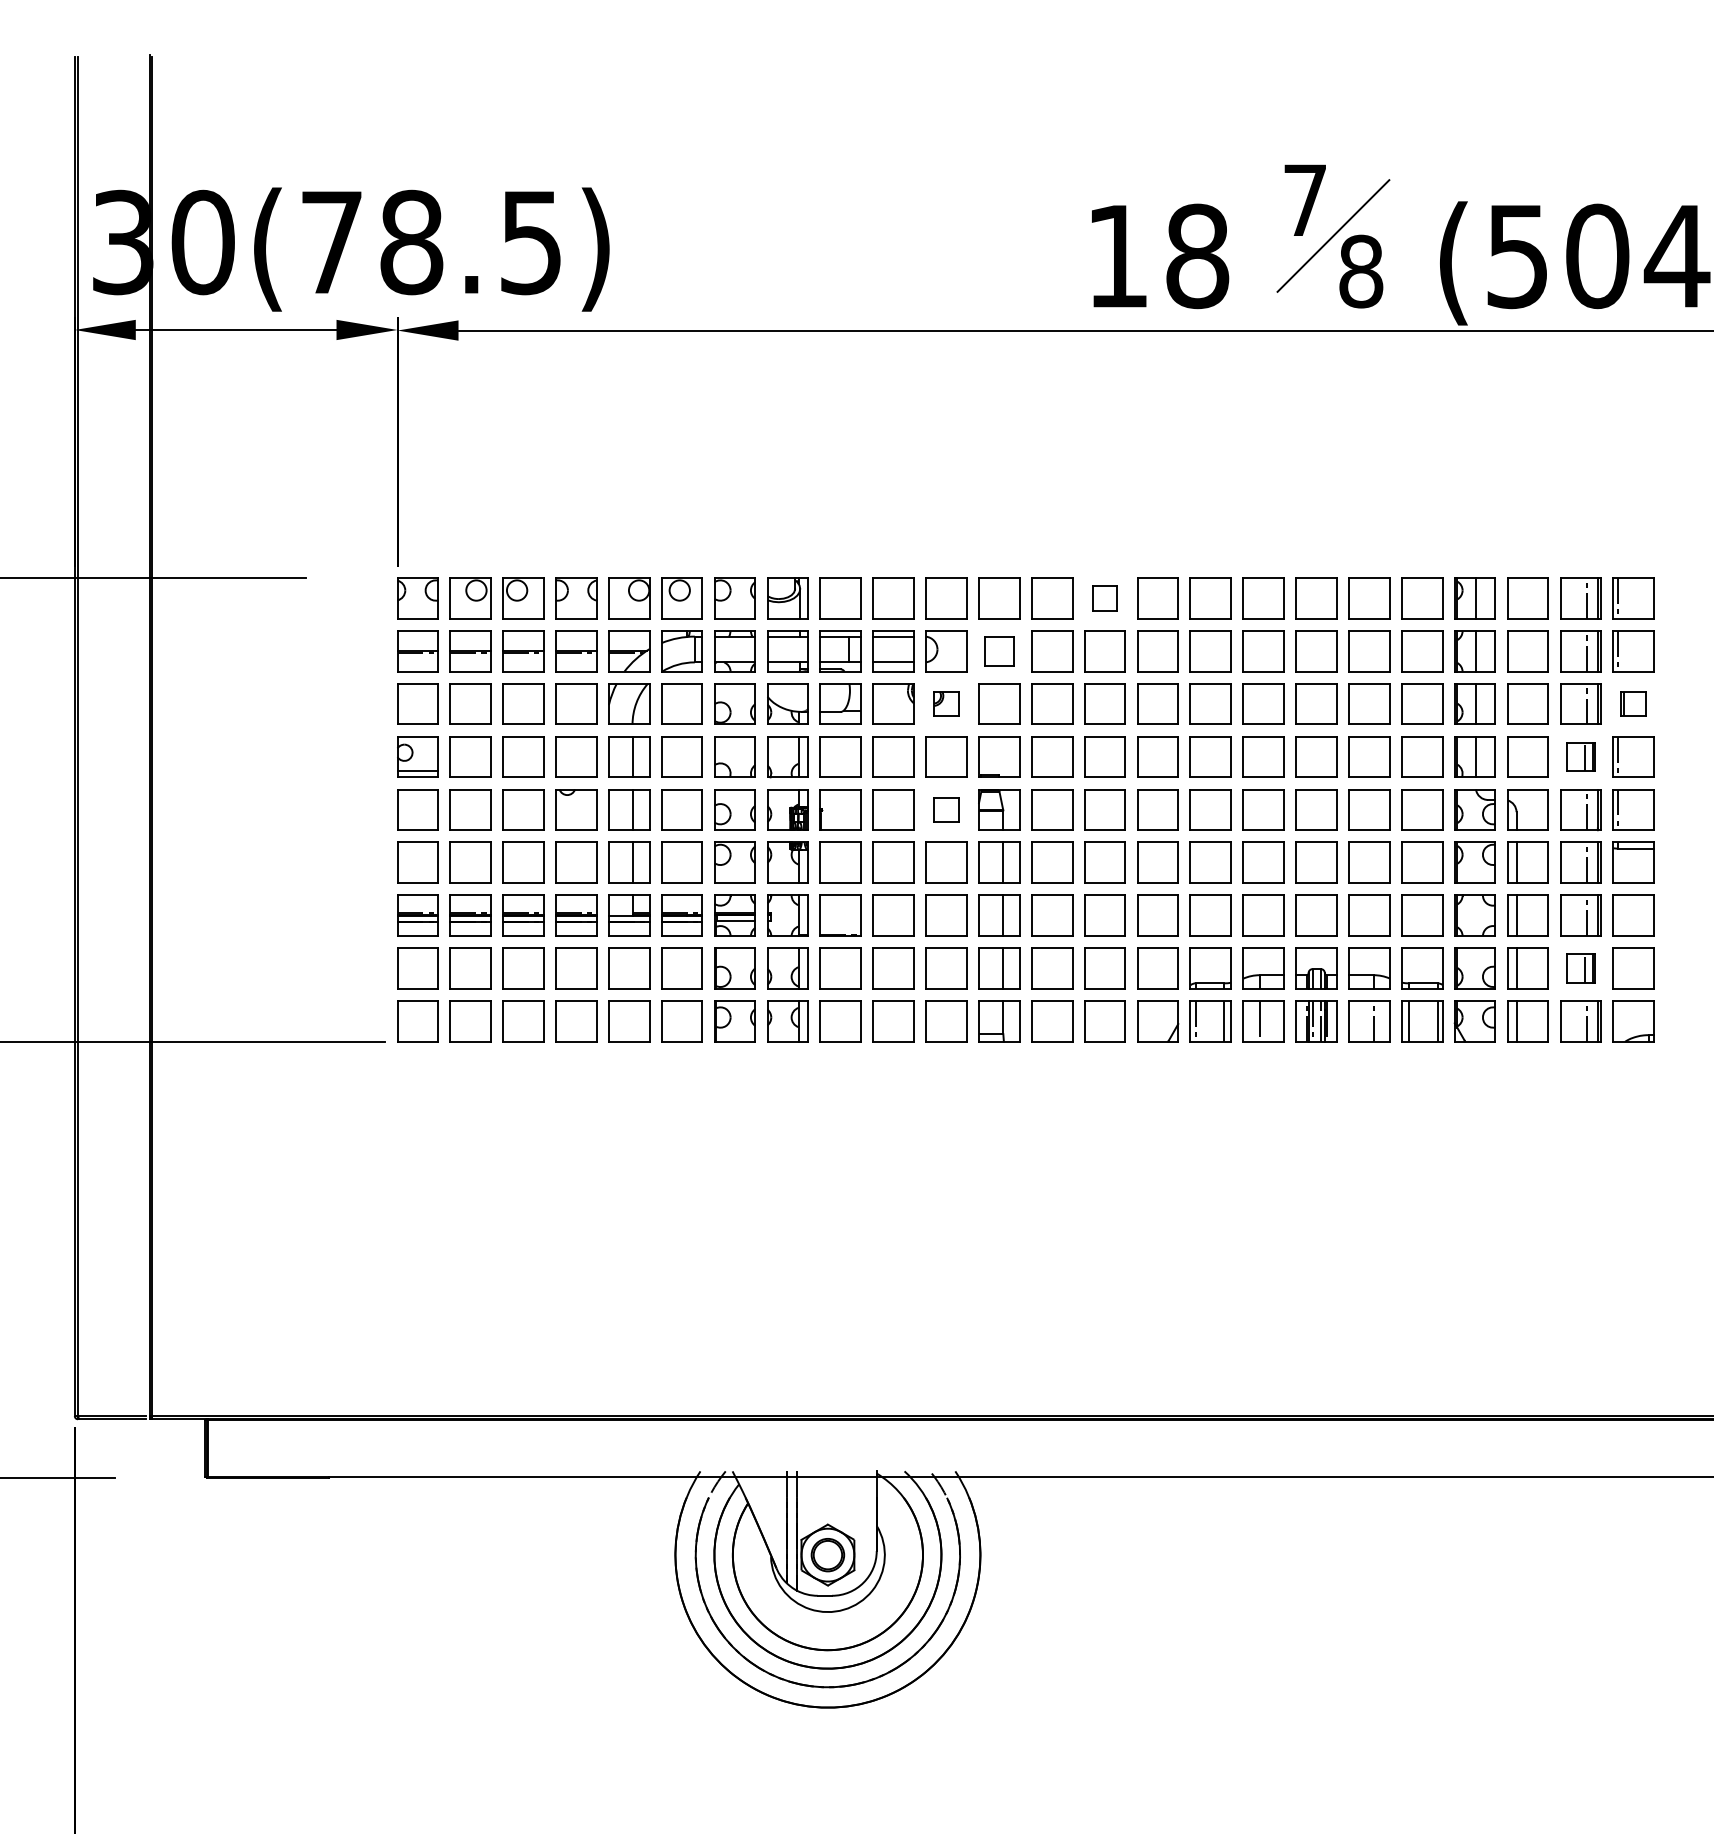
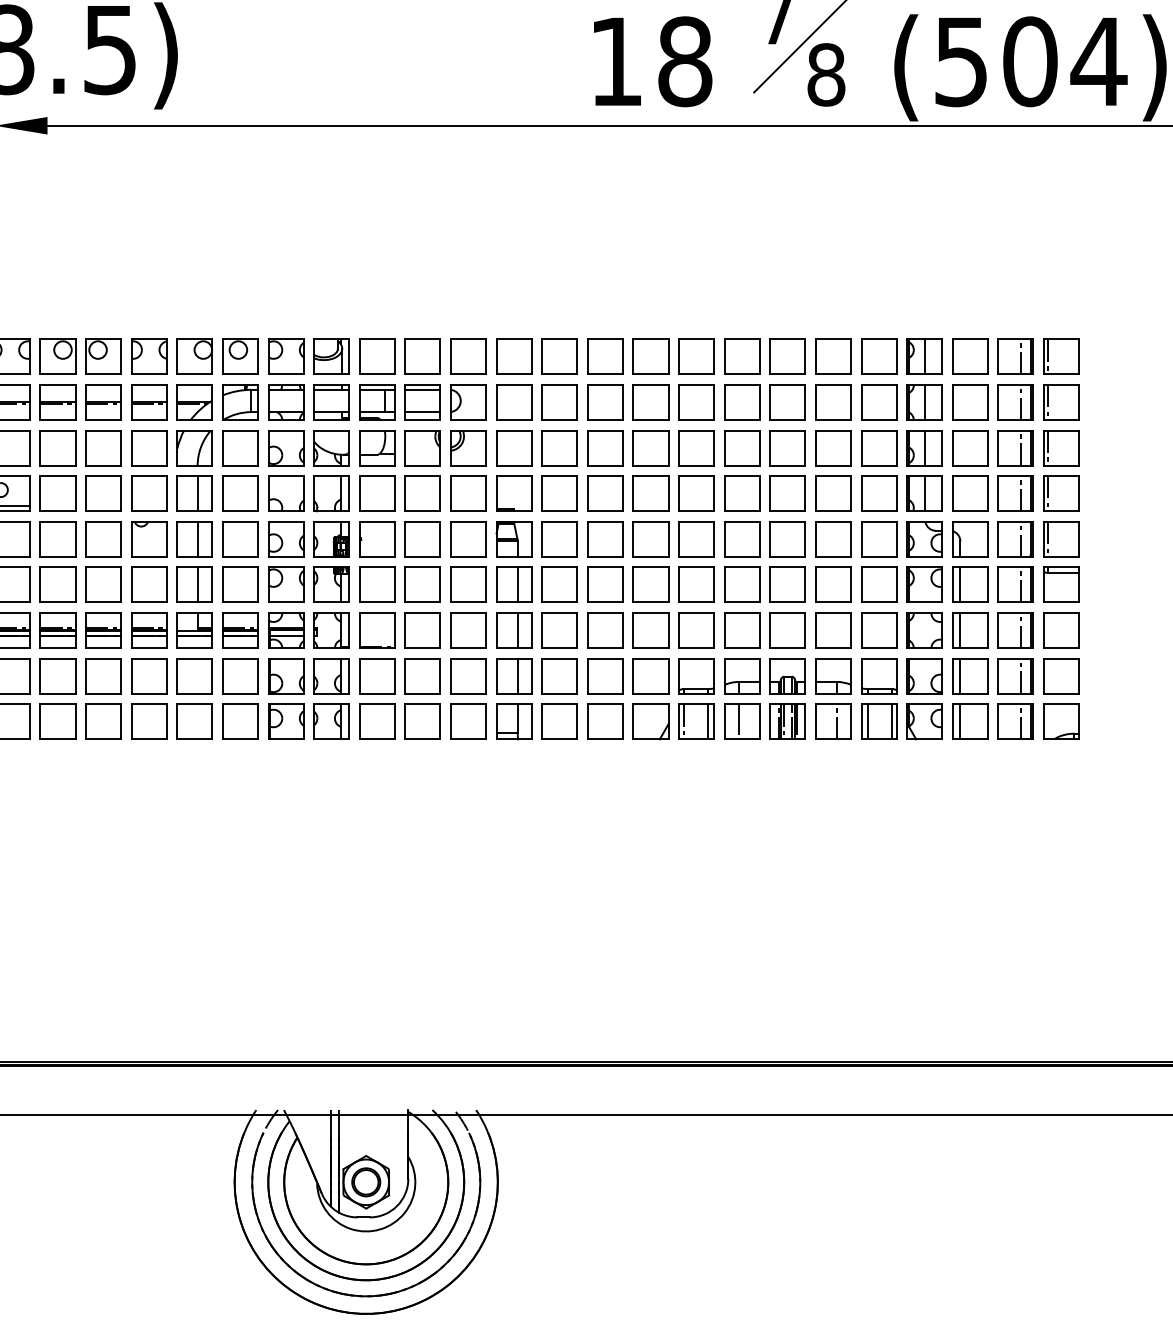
part: (1104, 598) -> (604, 356), size x1.67
part: (999, 651) -> (514, 402), size x1.43
part: (946, 703) -> (468, 447), size x1.67
part: (1633, 703) -> (1061, 447), size x1.67
part: (1580, 756) -> (1015, 493), size x1.43
part: (946, 809) -> (468, 539), size x1.67
part: (1580, 968) -> (1015, 676), size x1.43

